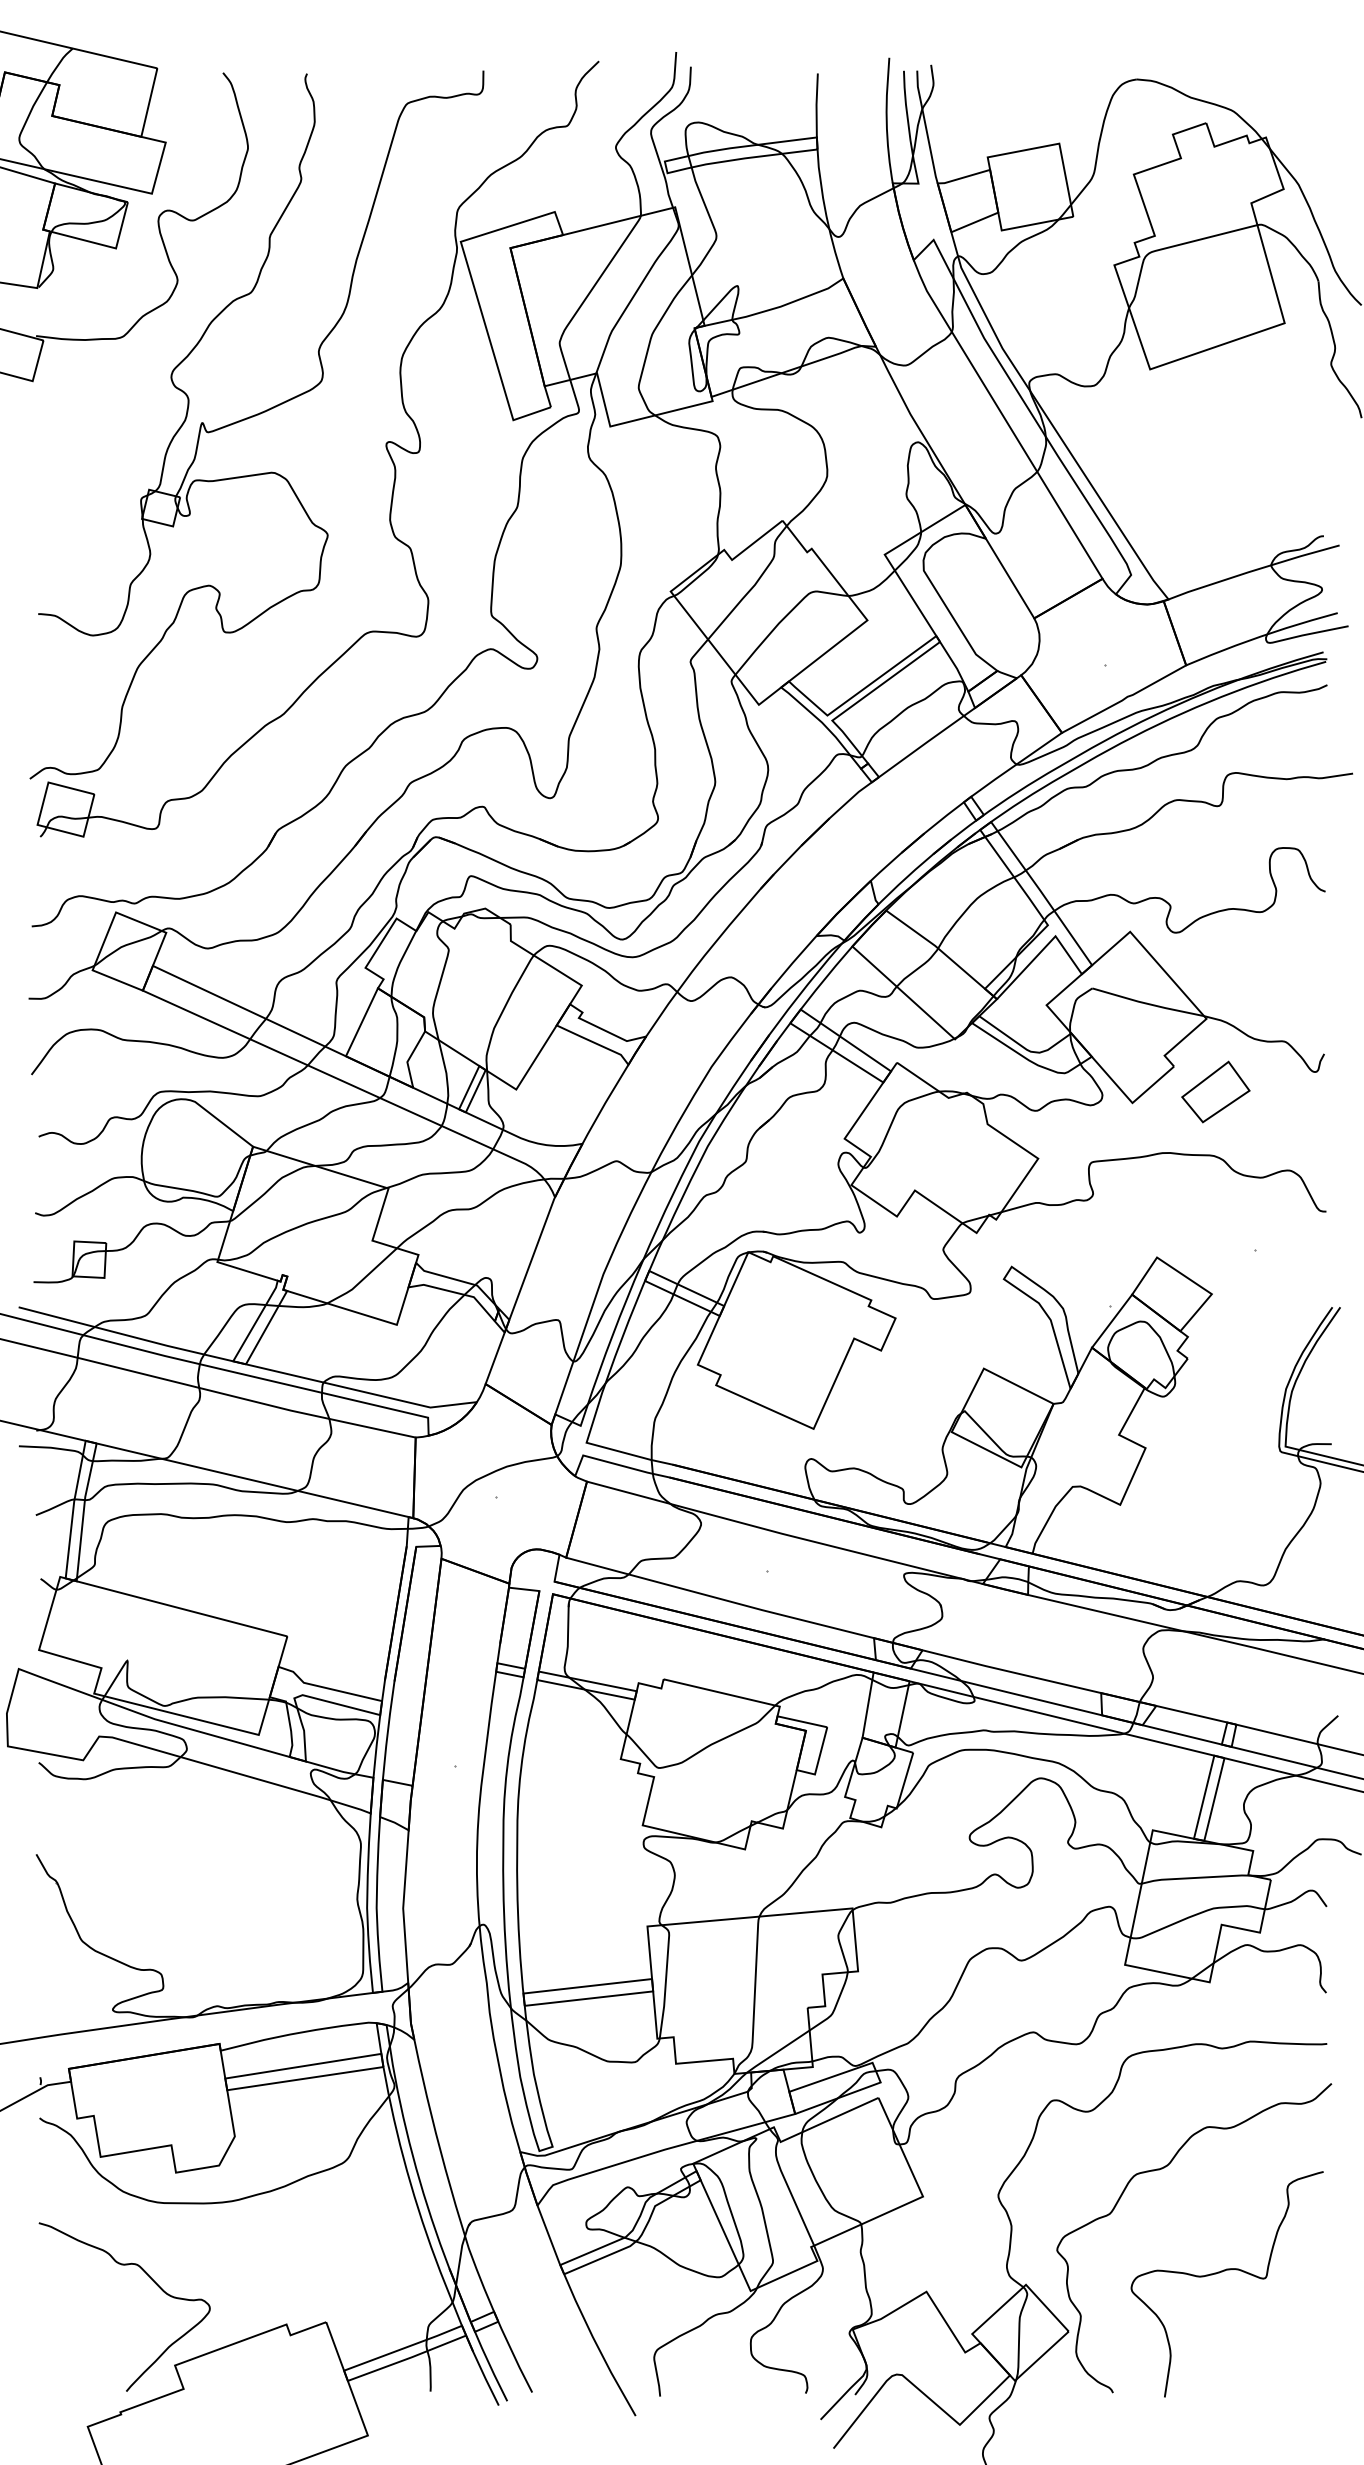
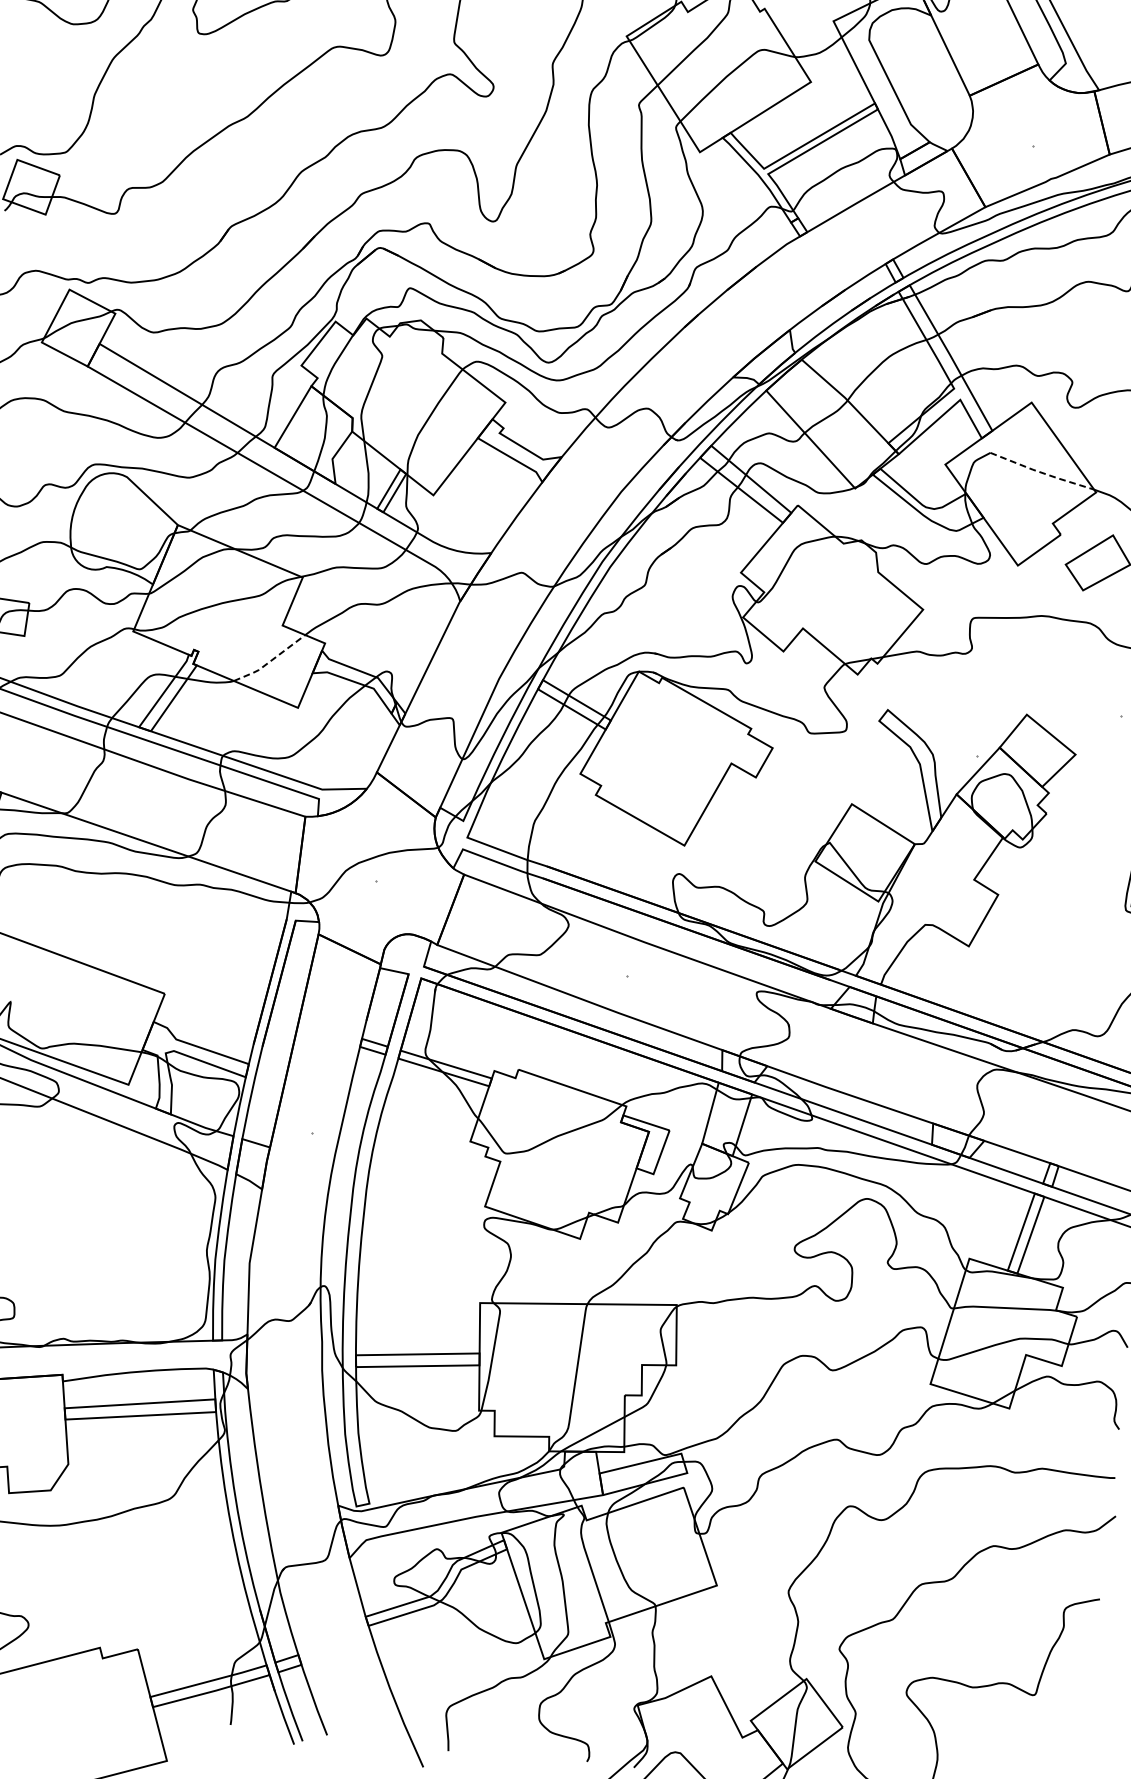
line: (1148, 1003) -> (1042, 472), solid -> dashed
line: (363, 1279) -> (270, 661), solid -> dashed

